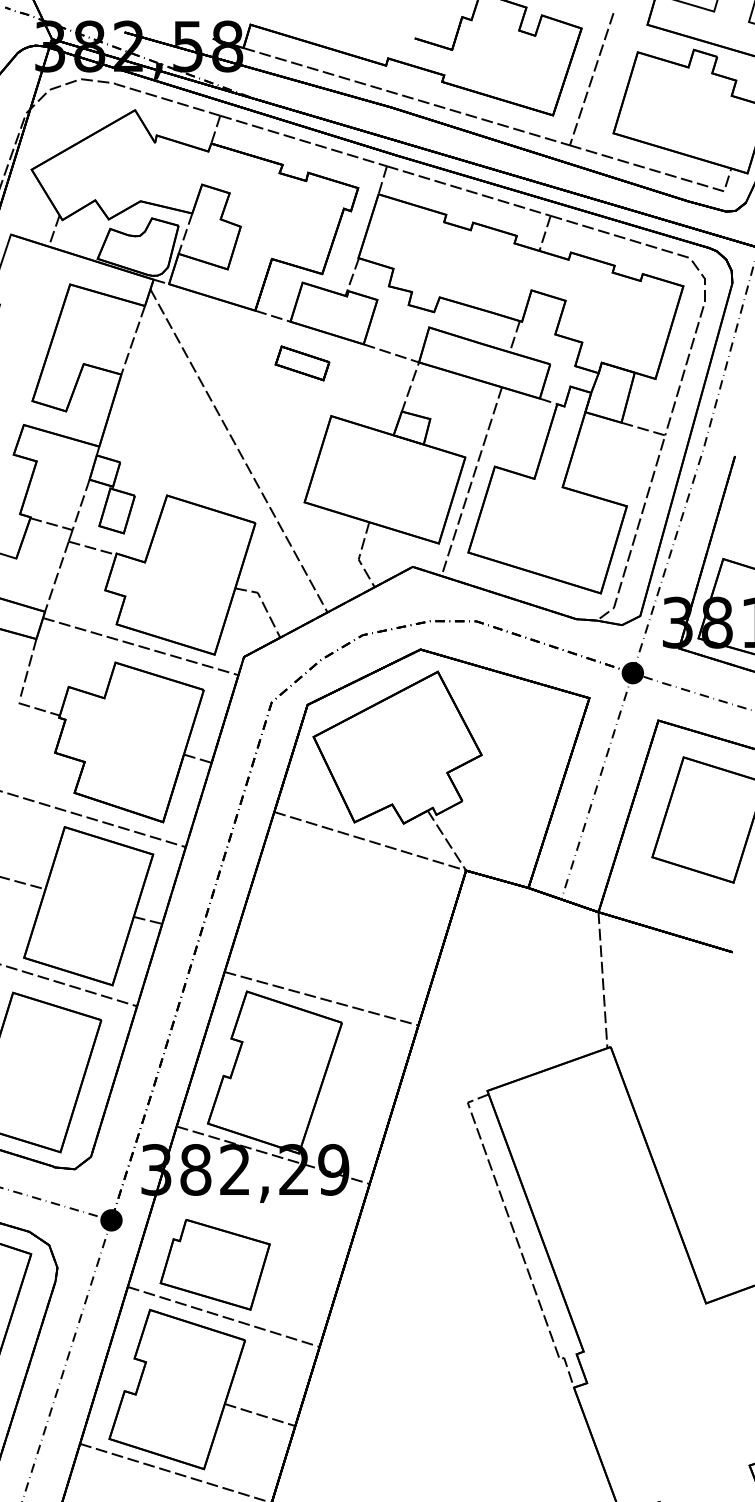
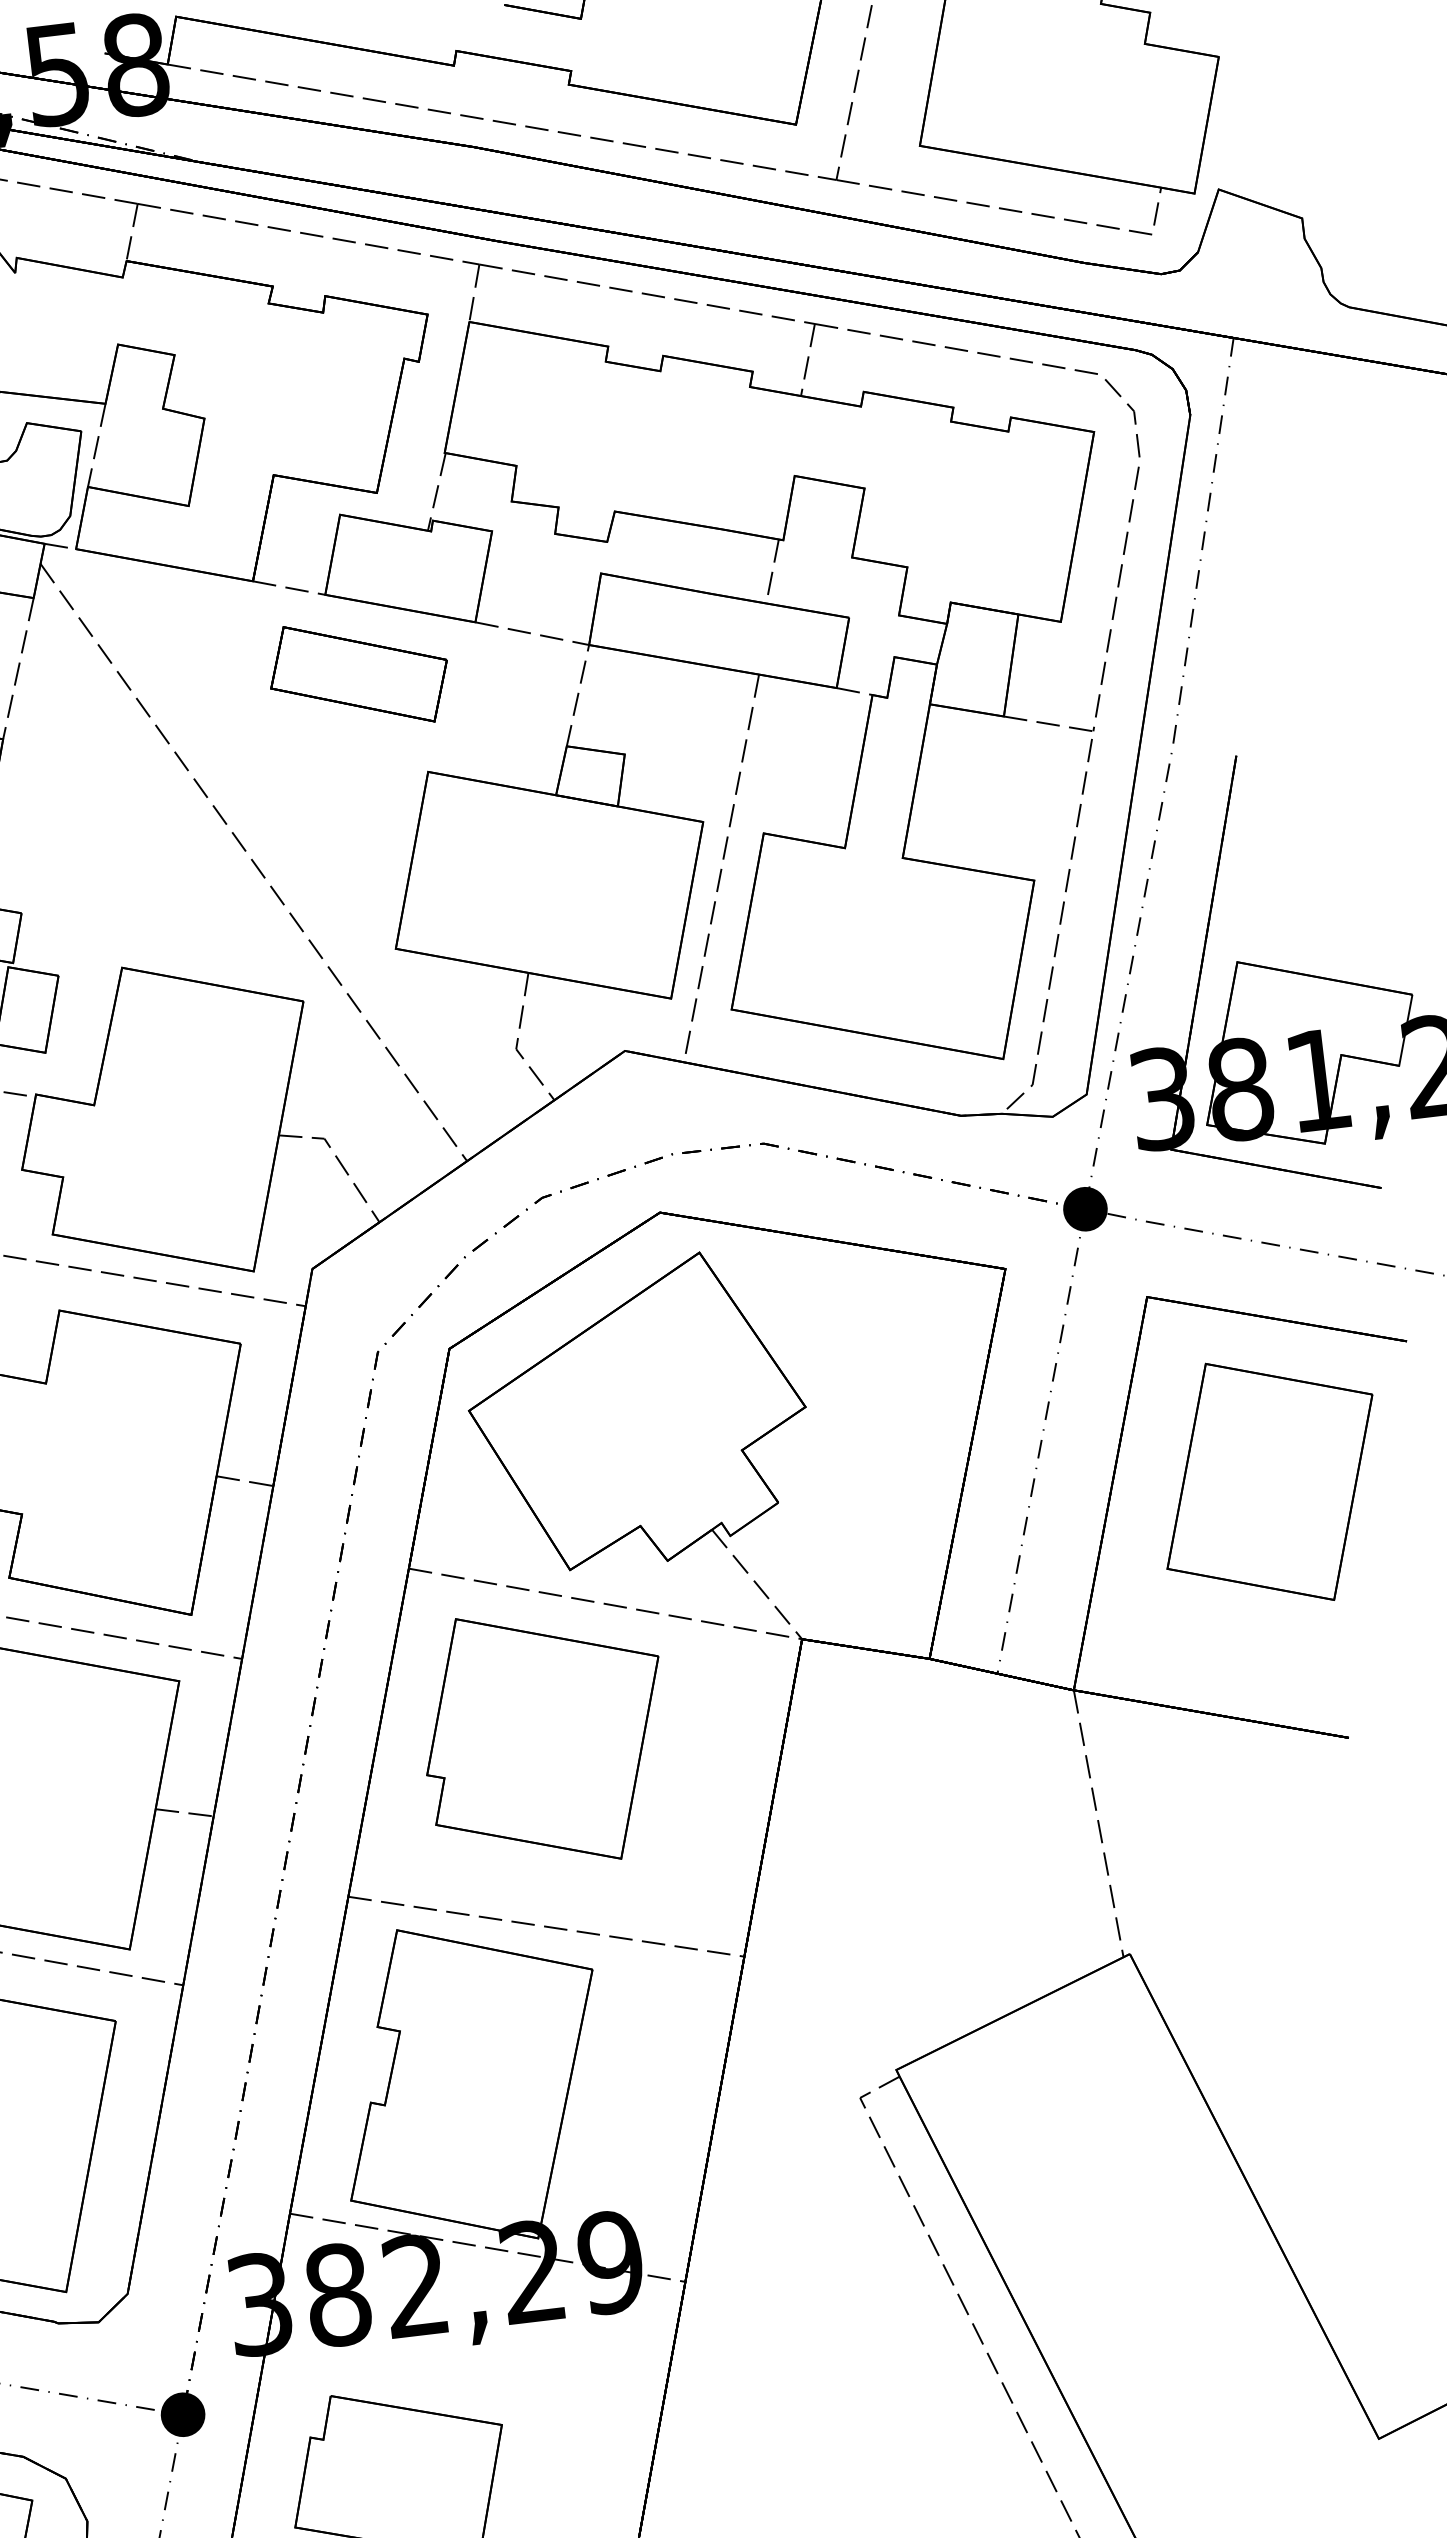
part: (302, 363) -> (358, 674), size x1.67
part: (332, 904) -> (545, 1737), added

